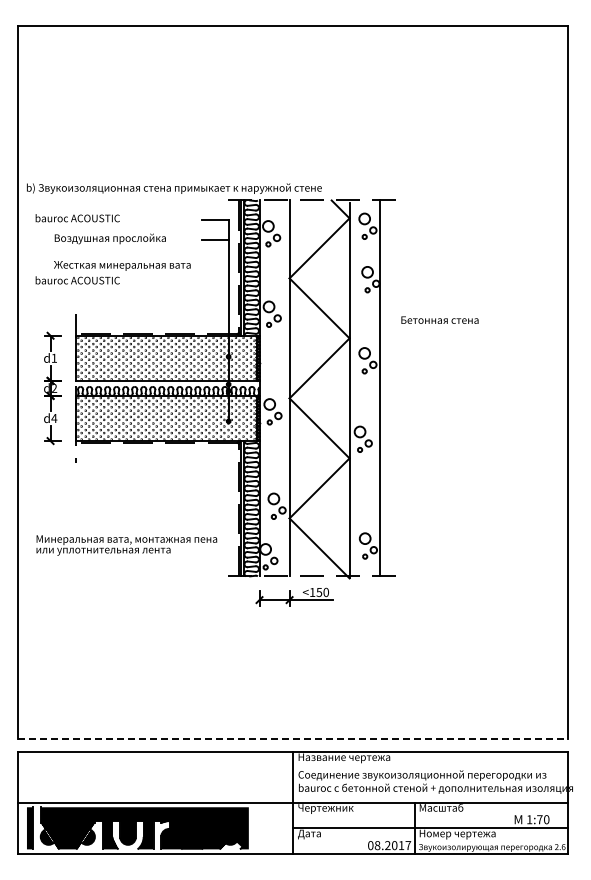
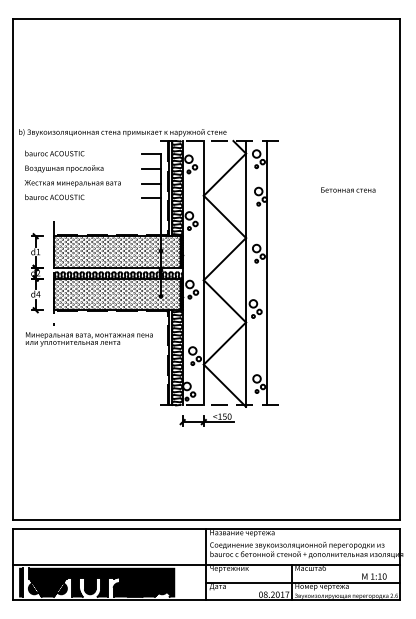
text: (109, 238) -> (63, 168), moved
line: (215, 261) -> (151, 183), added
text: (122, 265) -> (72, 183), moved
line: (215, 281) -> (151, 198), added
text: (439, 319) -> (347, 189), moved
text: (126, 545) -> (89, 339), moved
line: (293, 739) -> (206, 520), dashed -> solid
text: (539, 819) -> (379, 576), 1:70 -> 1:10

